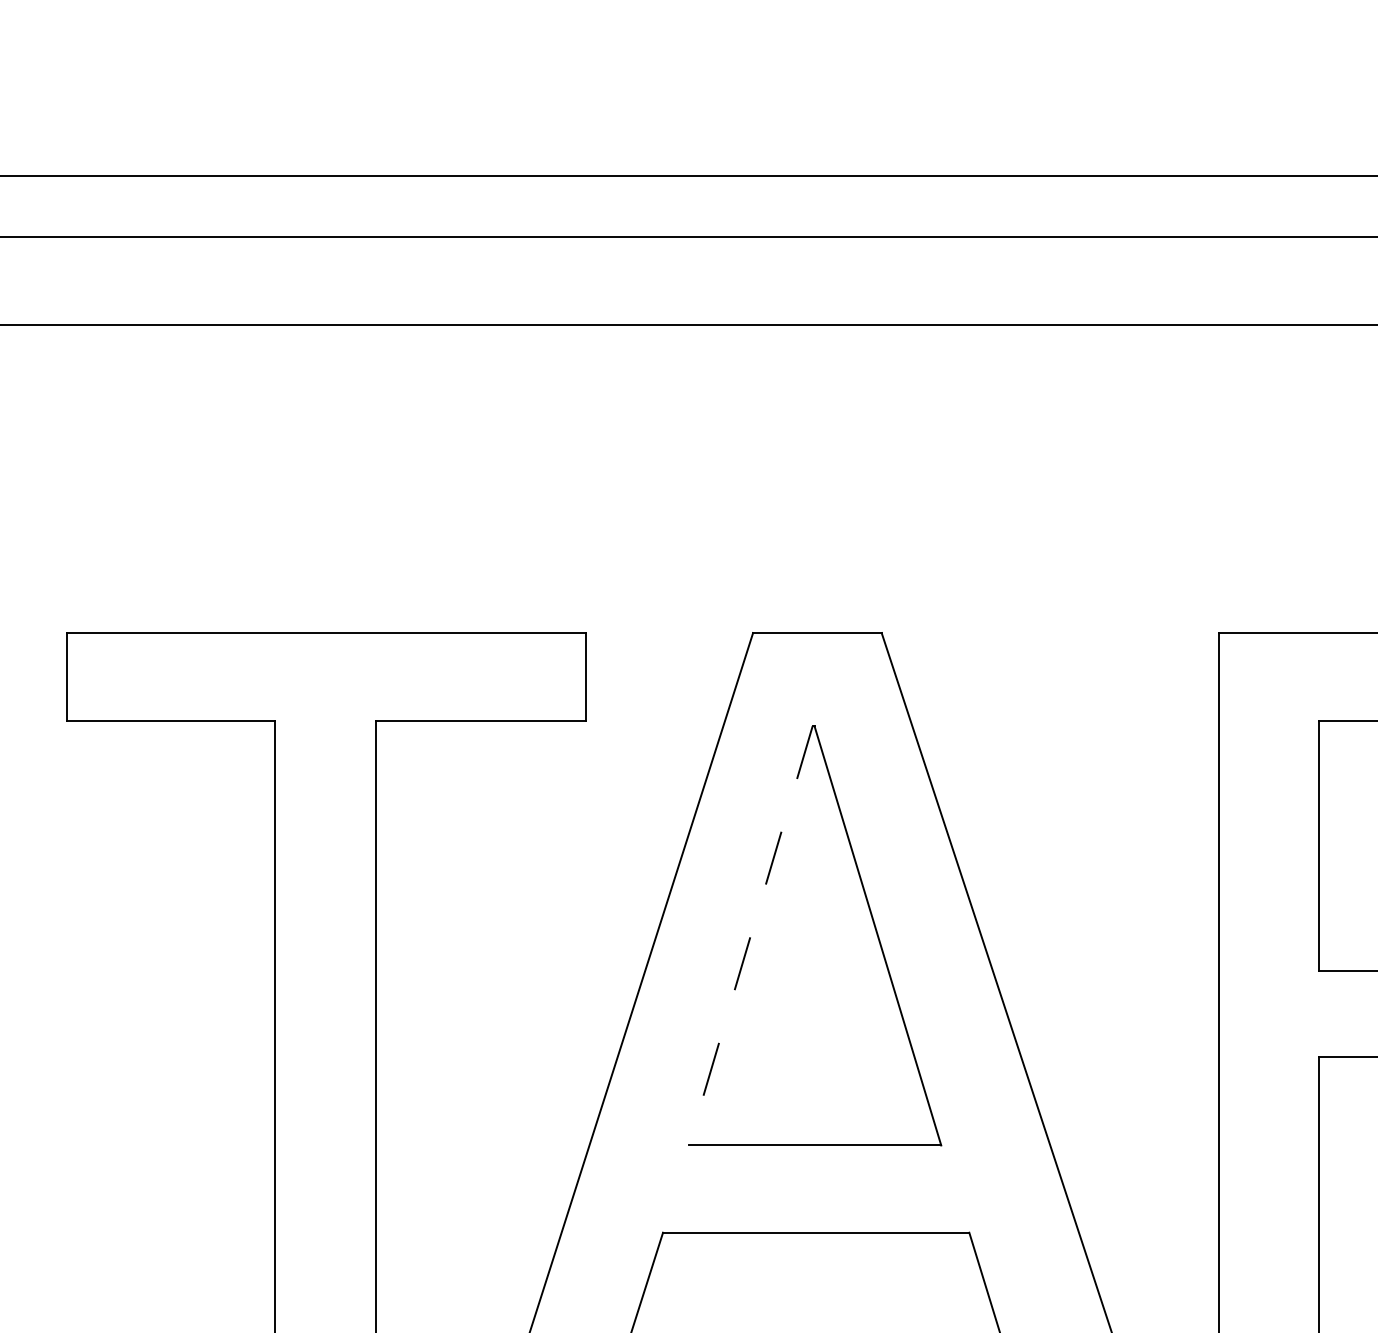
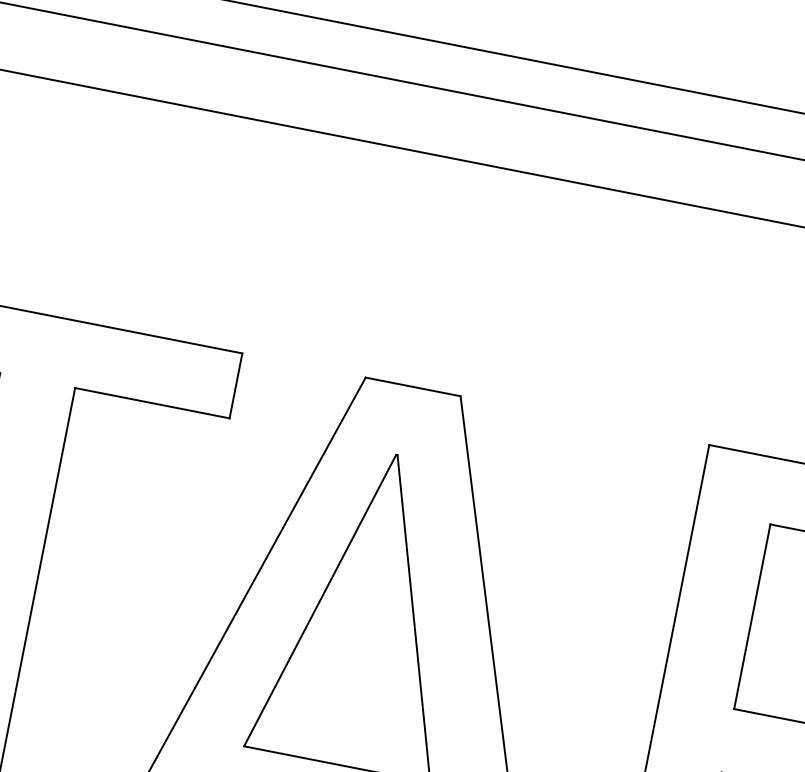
line: (750, 935) -> (320, 600), dashed -> solid

